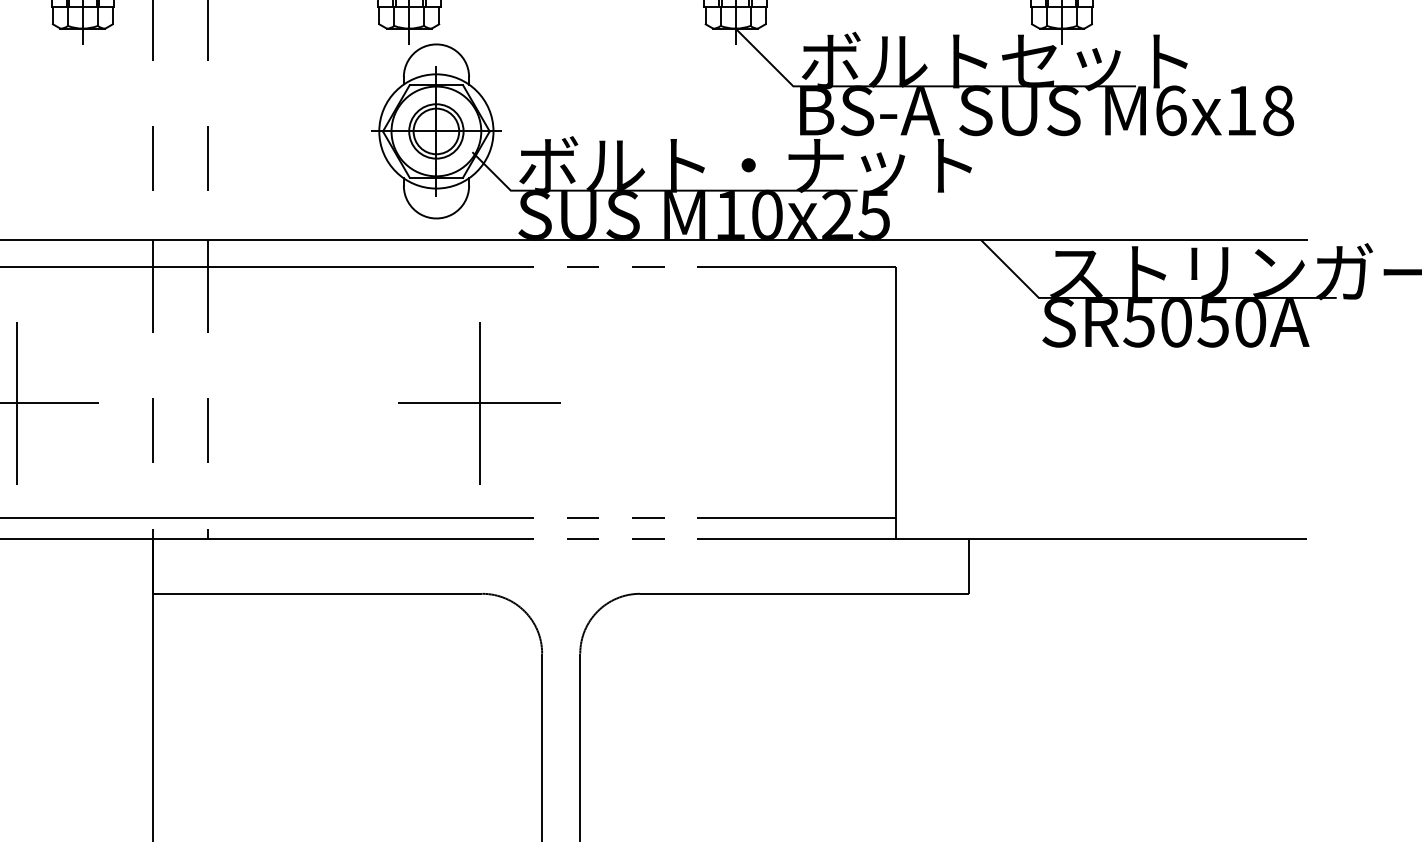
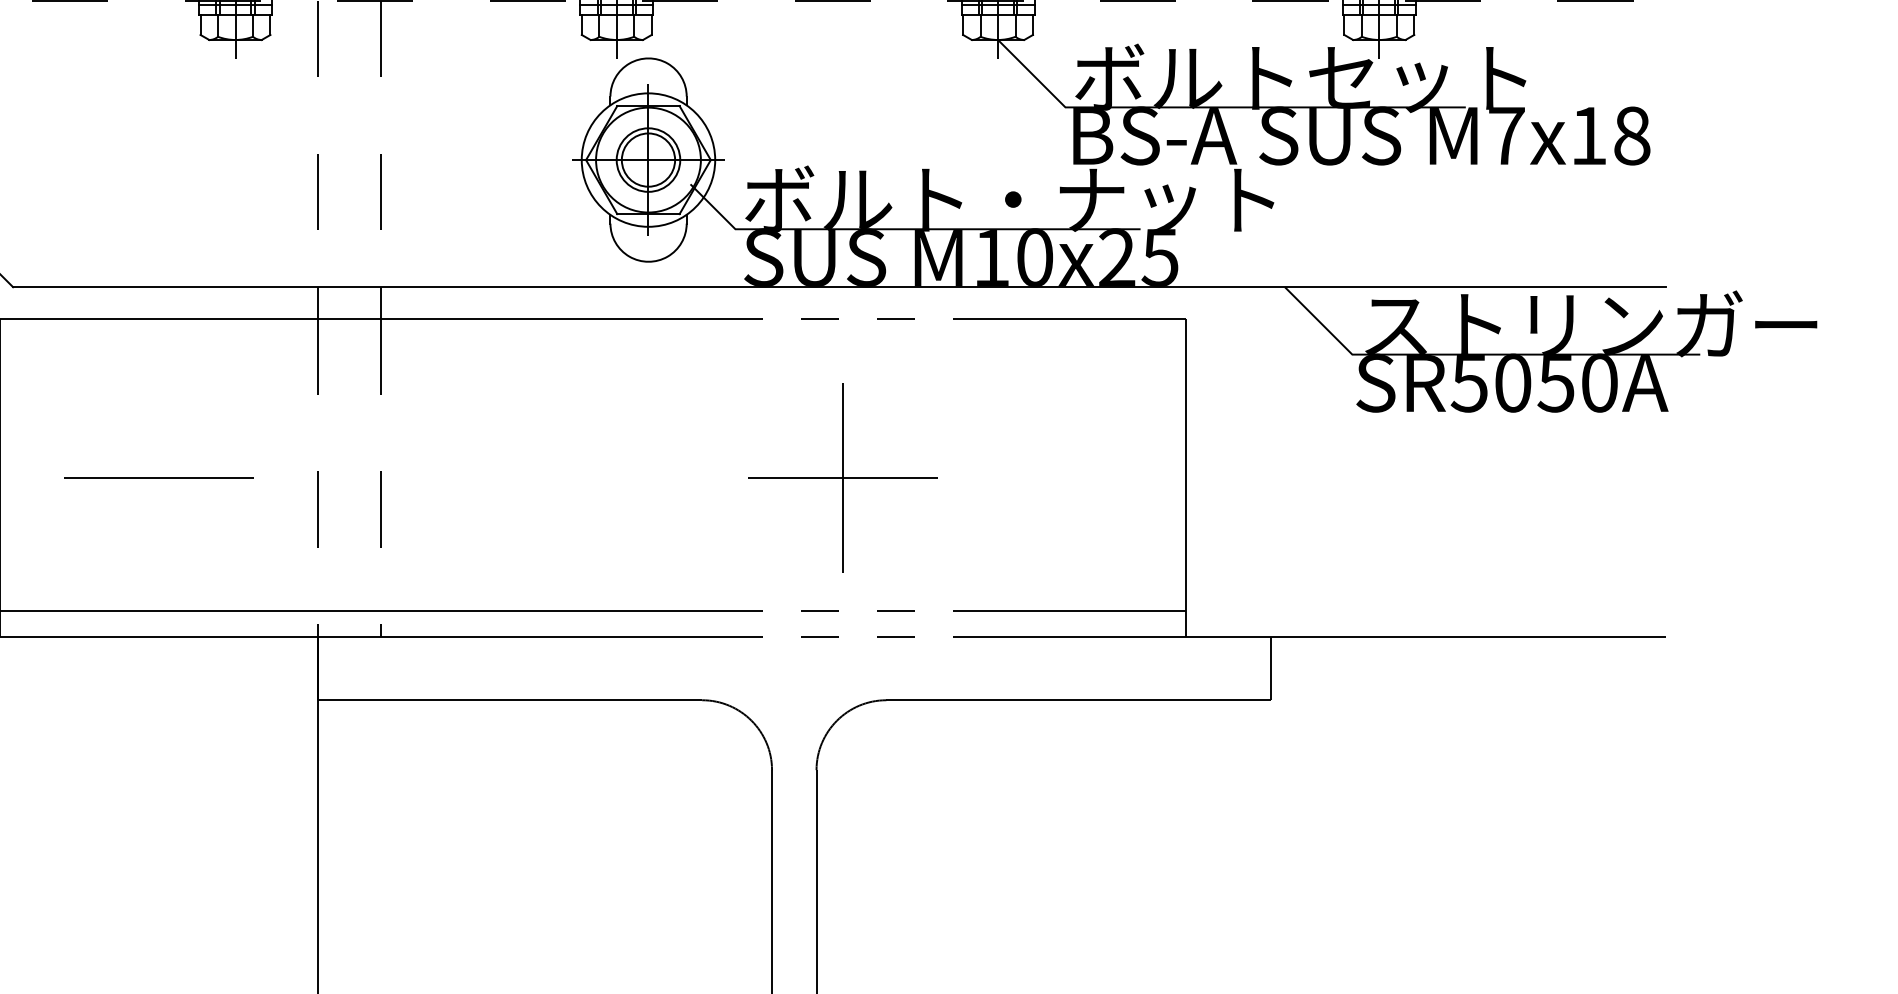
text: (1171, 110) -> (1507, 135), M6x18 -> M7x18
line: (16, 403) -> (158, 477), removed
part: (479, 403) -> (842, 477), moved

